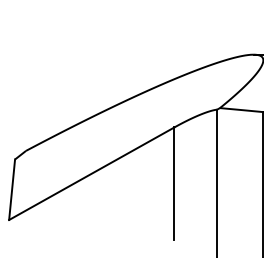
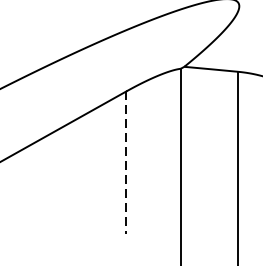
line: (174, 184) -> (126, 163), solid -> dashed

